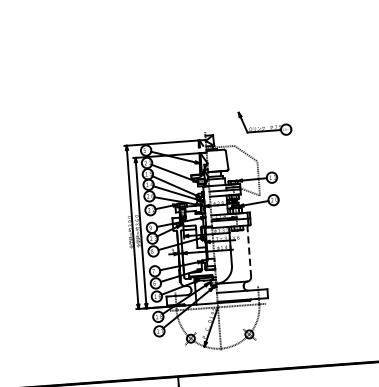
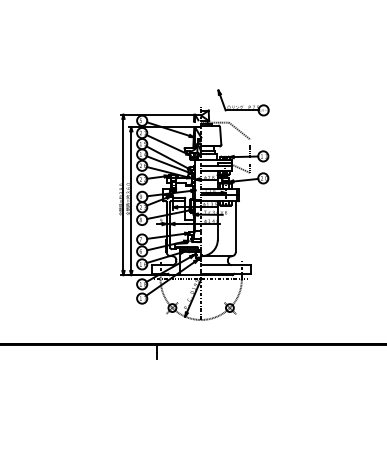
part: (265, 123) -> (243, 102), moved
line: (249, 252) -> (235, 227), dashed -> solid

